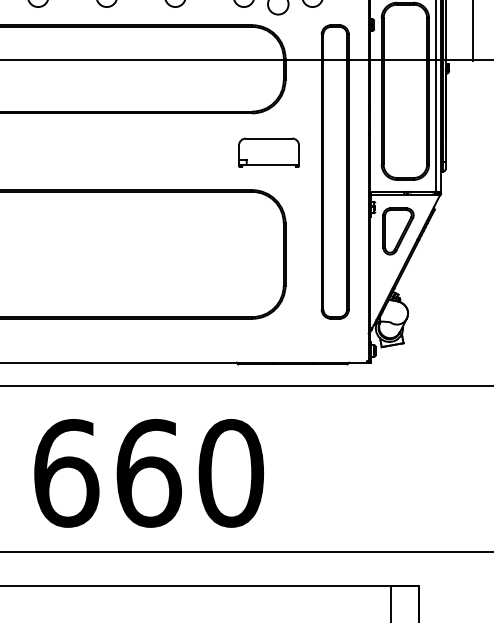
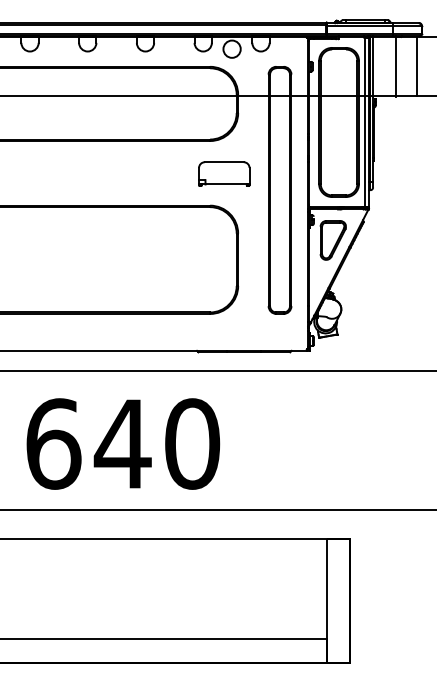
text: (148, 472) -> (122, 443), 660 -> 640

